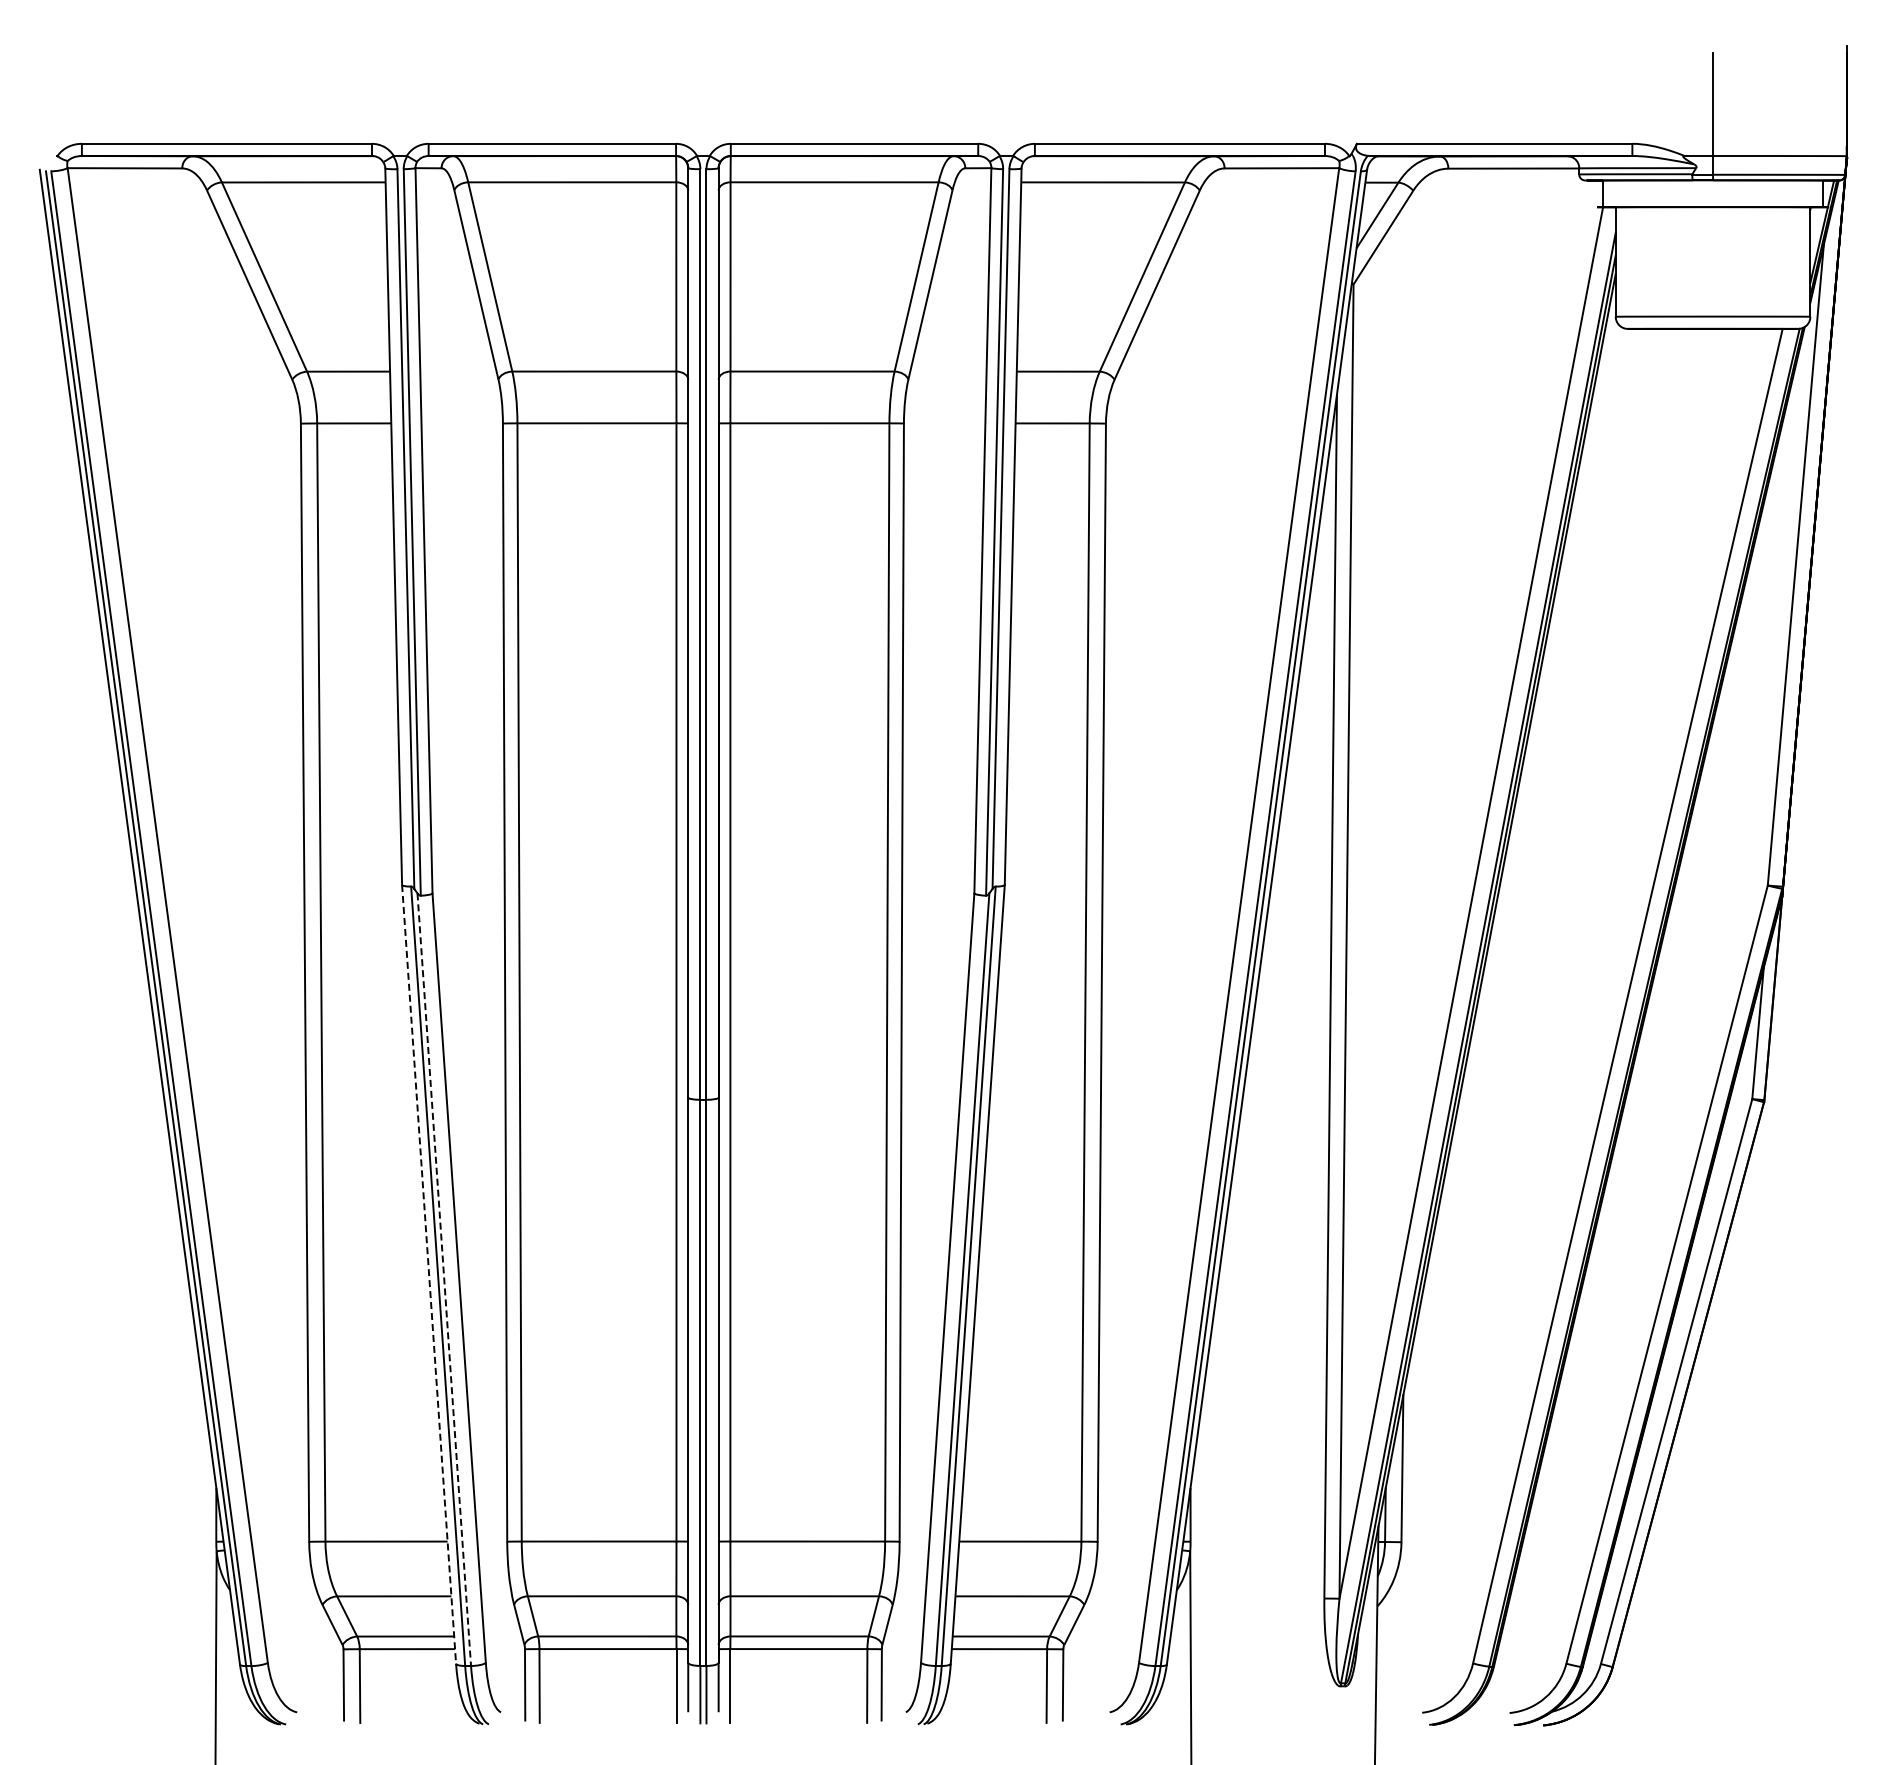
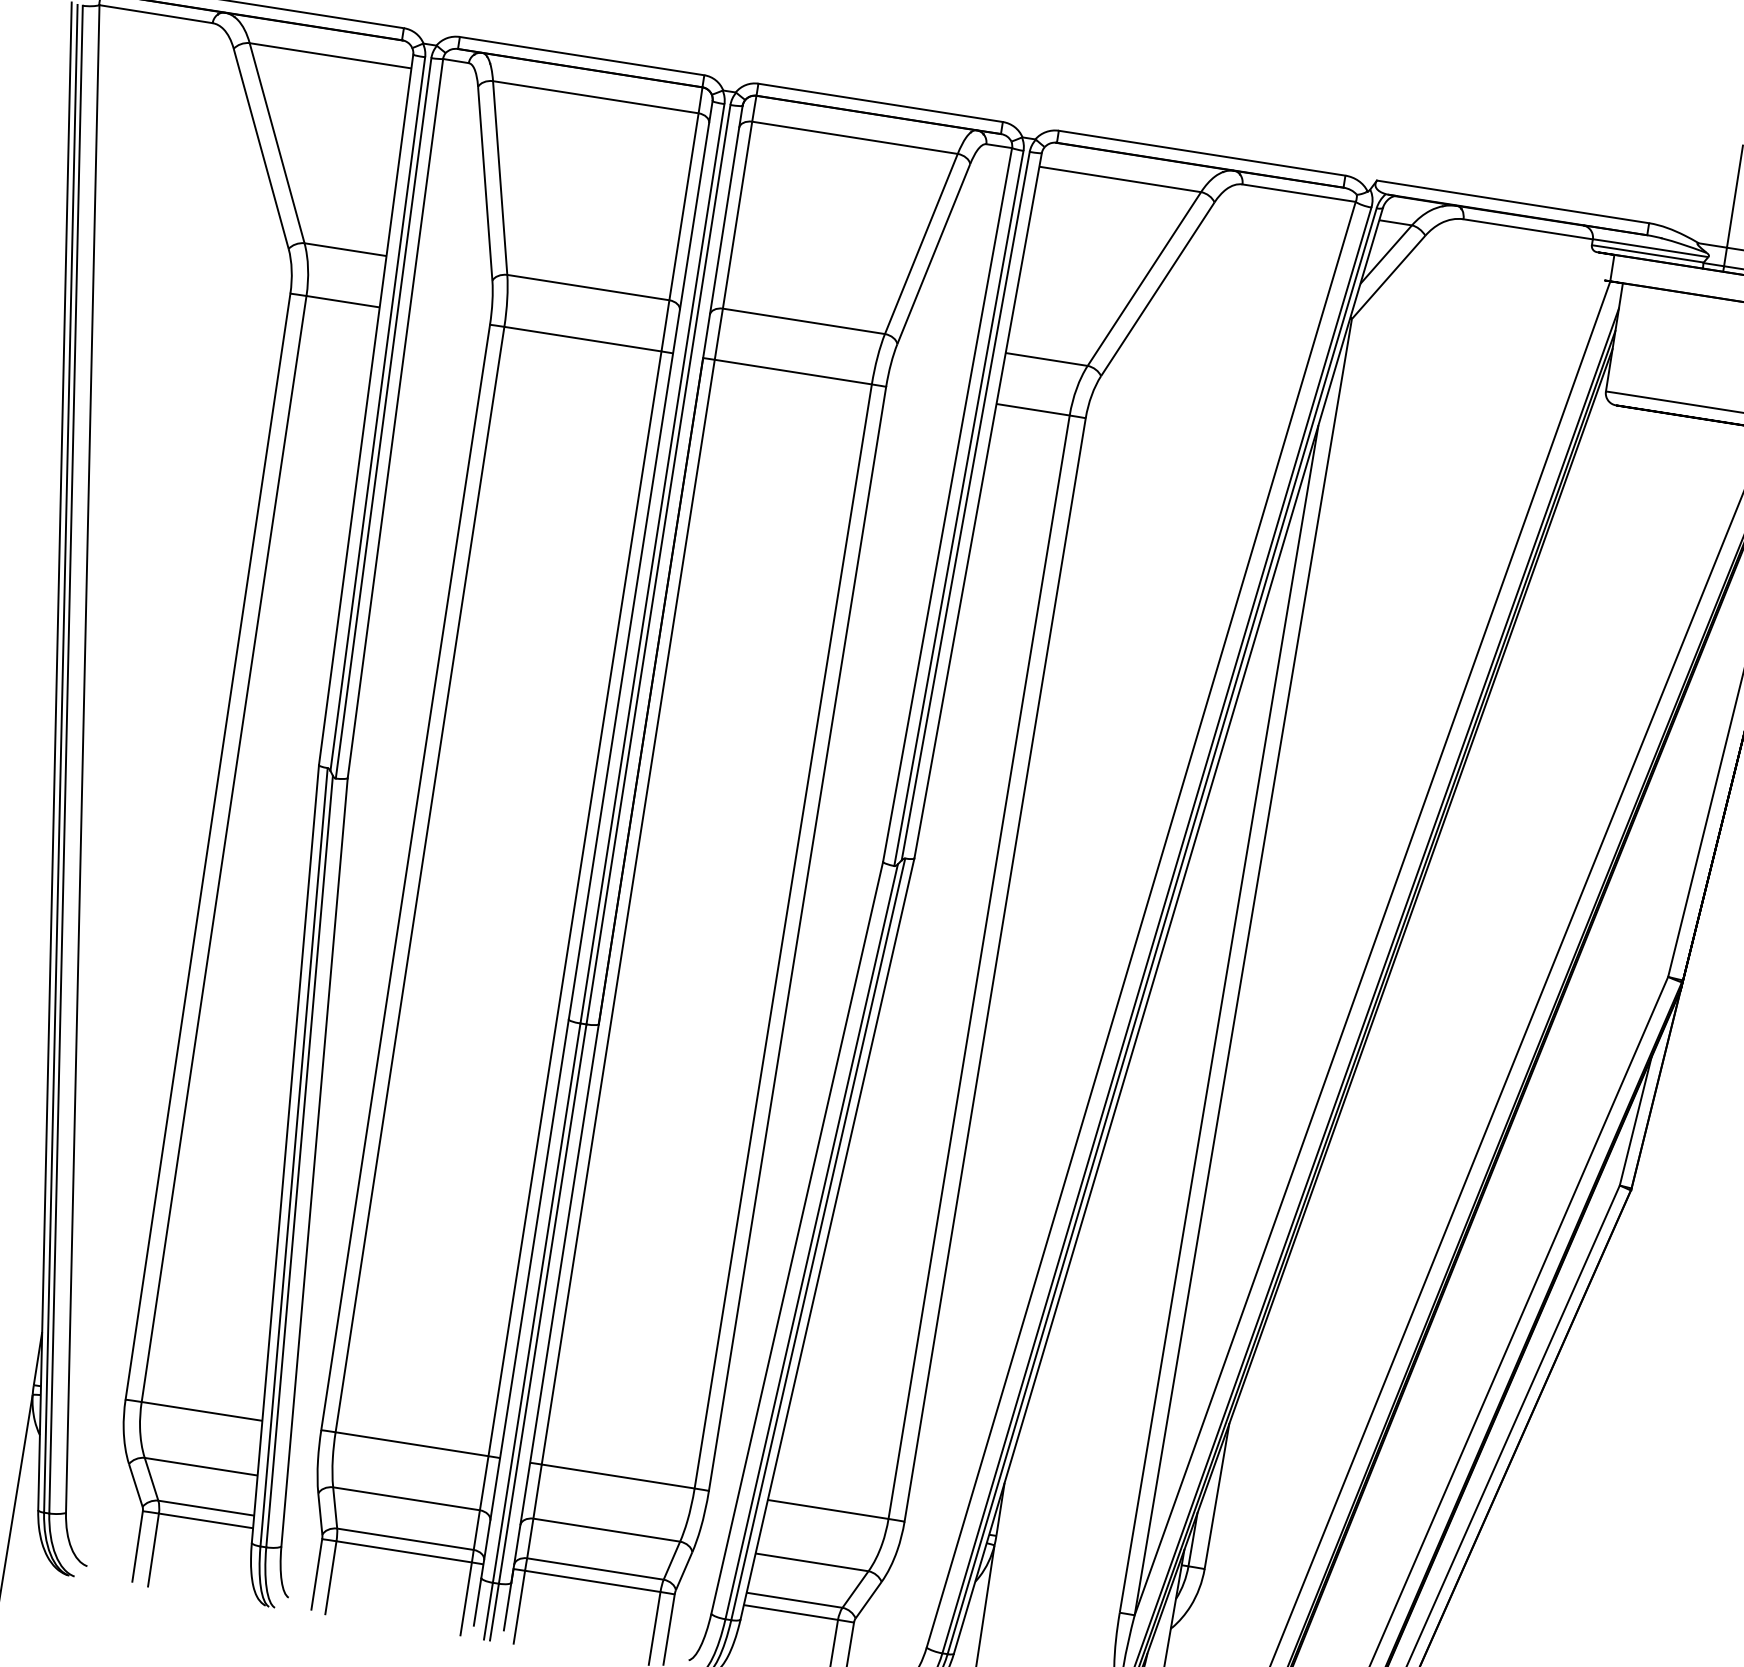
line: (429, 1274) -> (285, 1154), dashed -> solid
line: (444, 1280) -> (299, 1162), dashed -> solid

